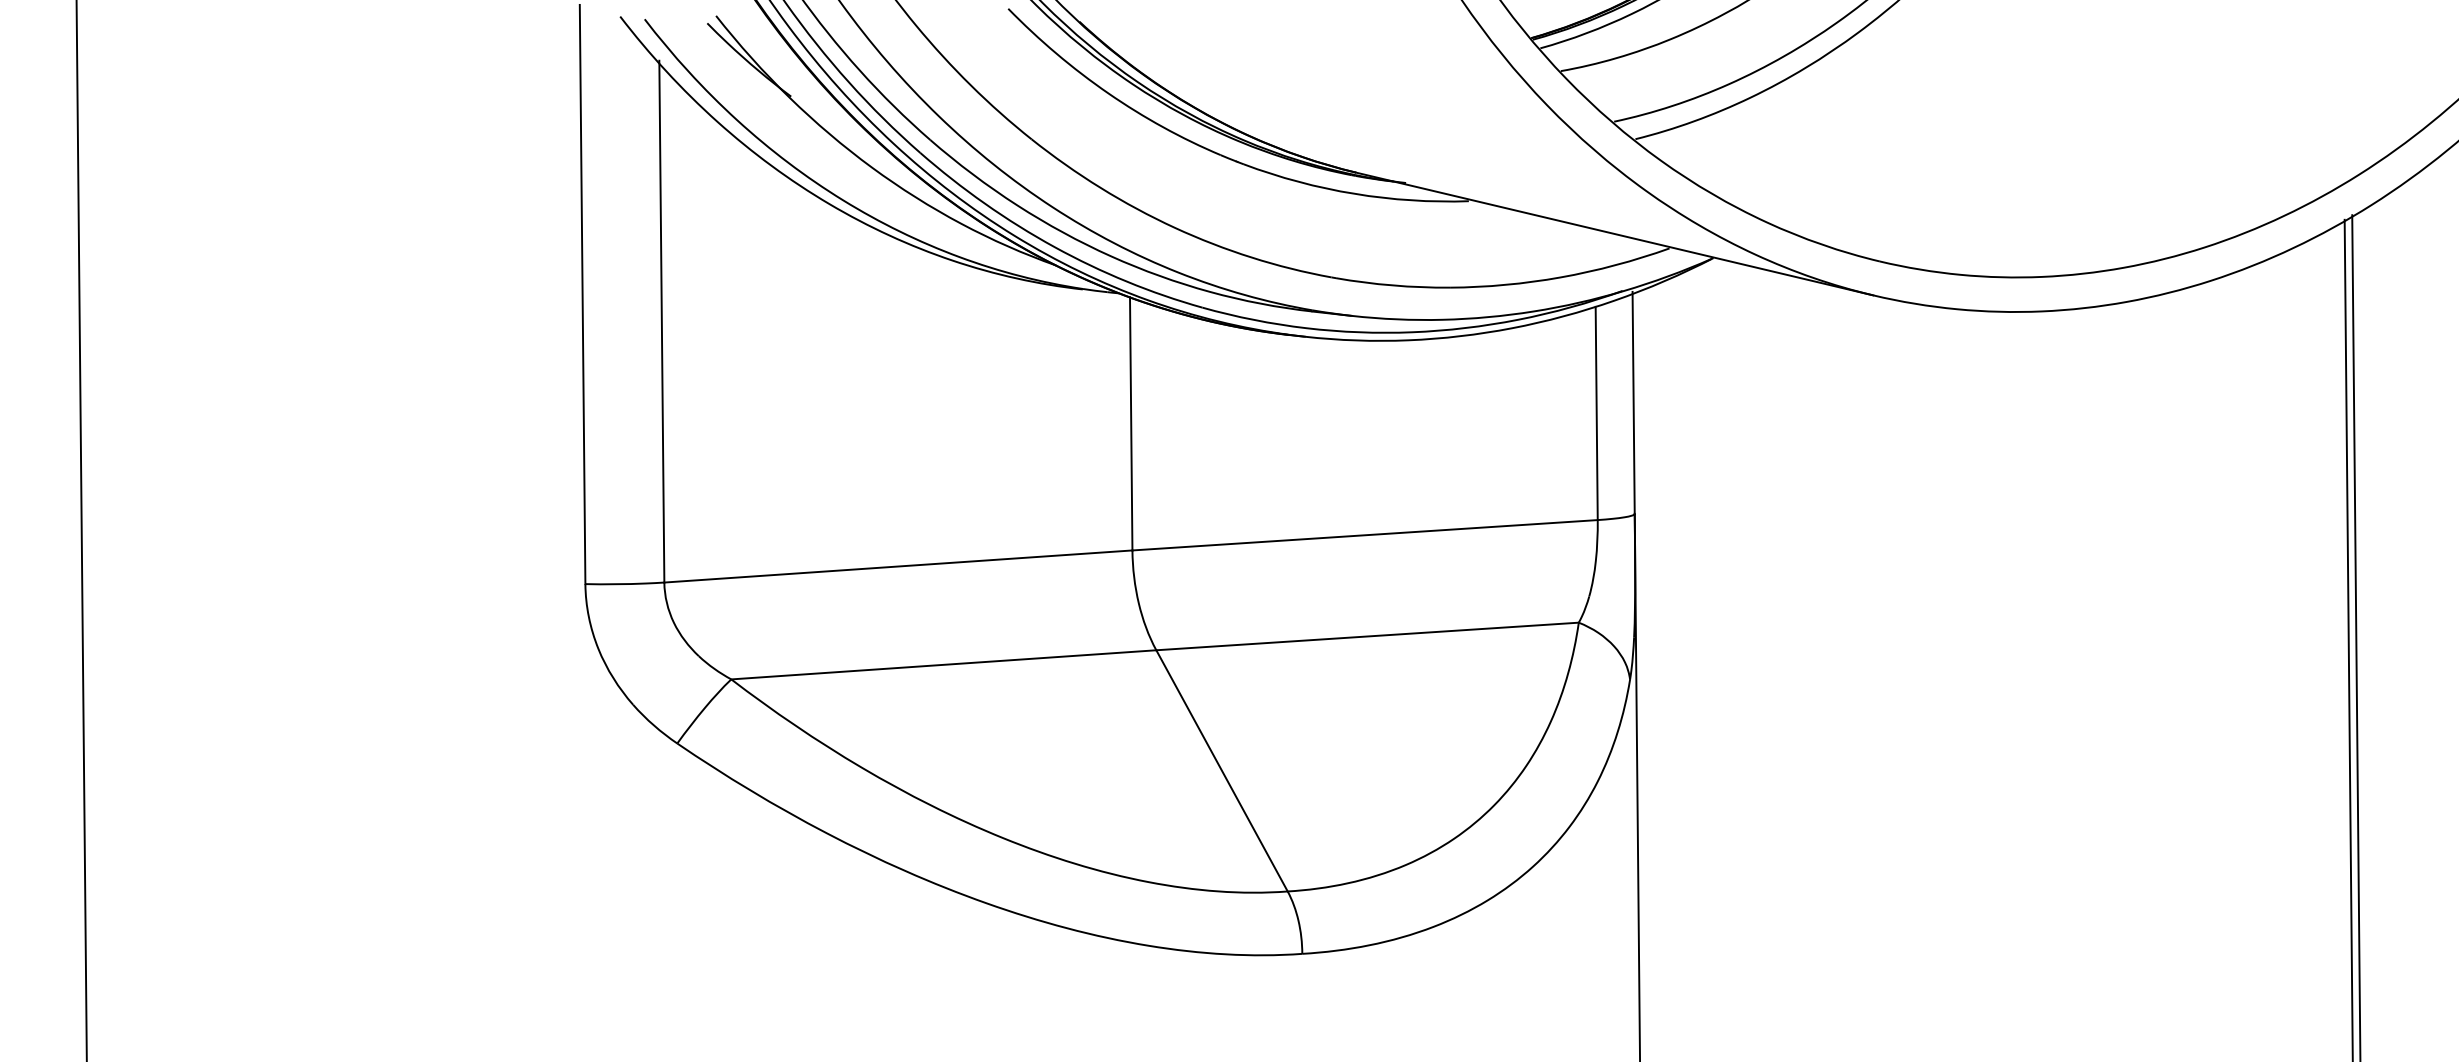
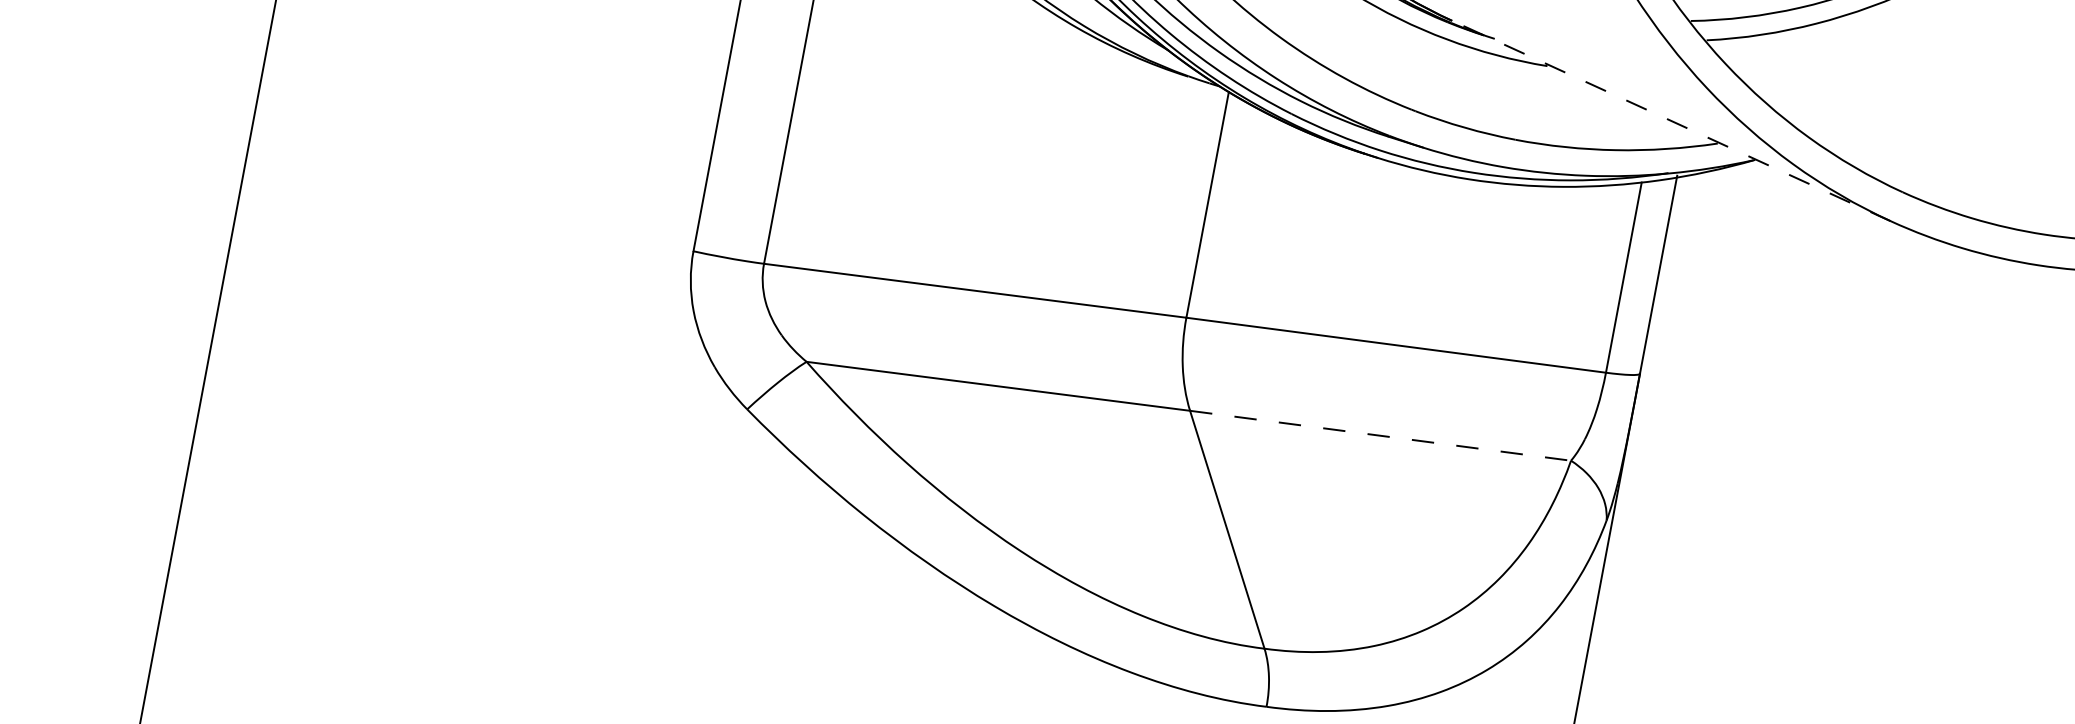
line: (1614, 234) -> (1671, 121), solid -> dashed
line: (1367, 636) -> (1380, 435), solid -> dashed

